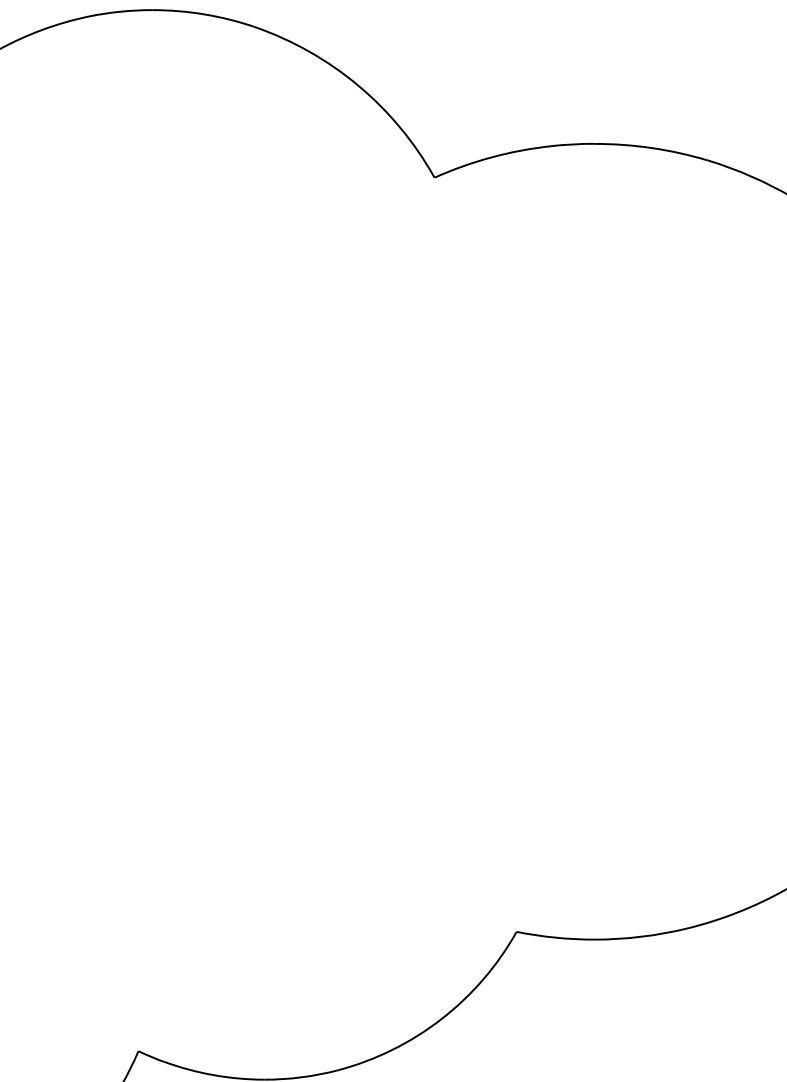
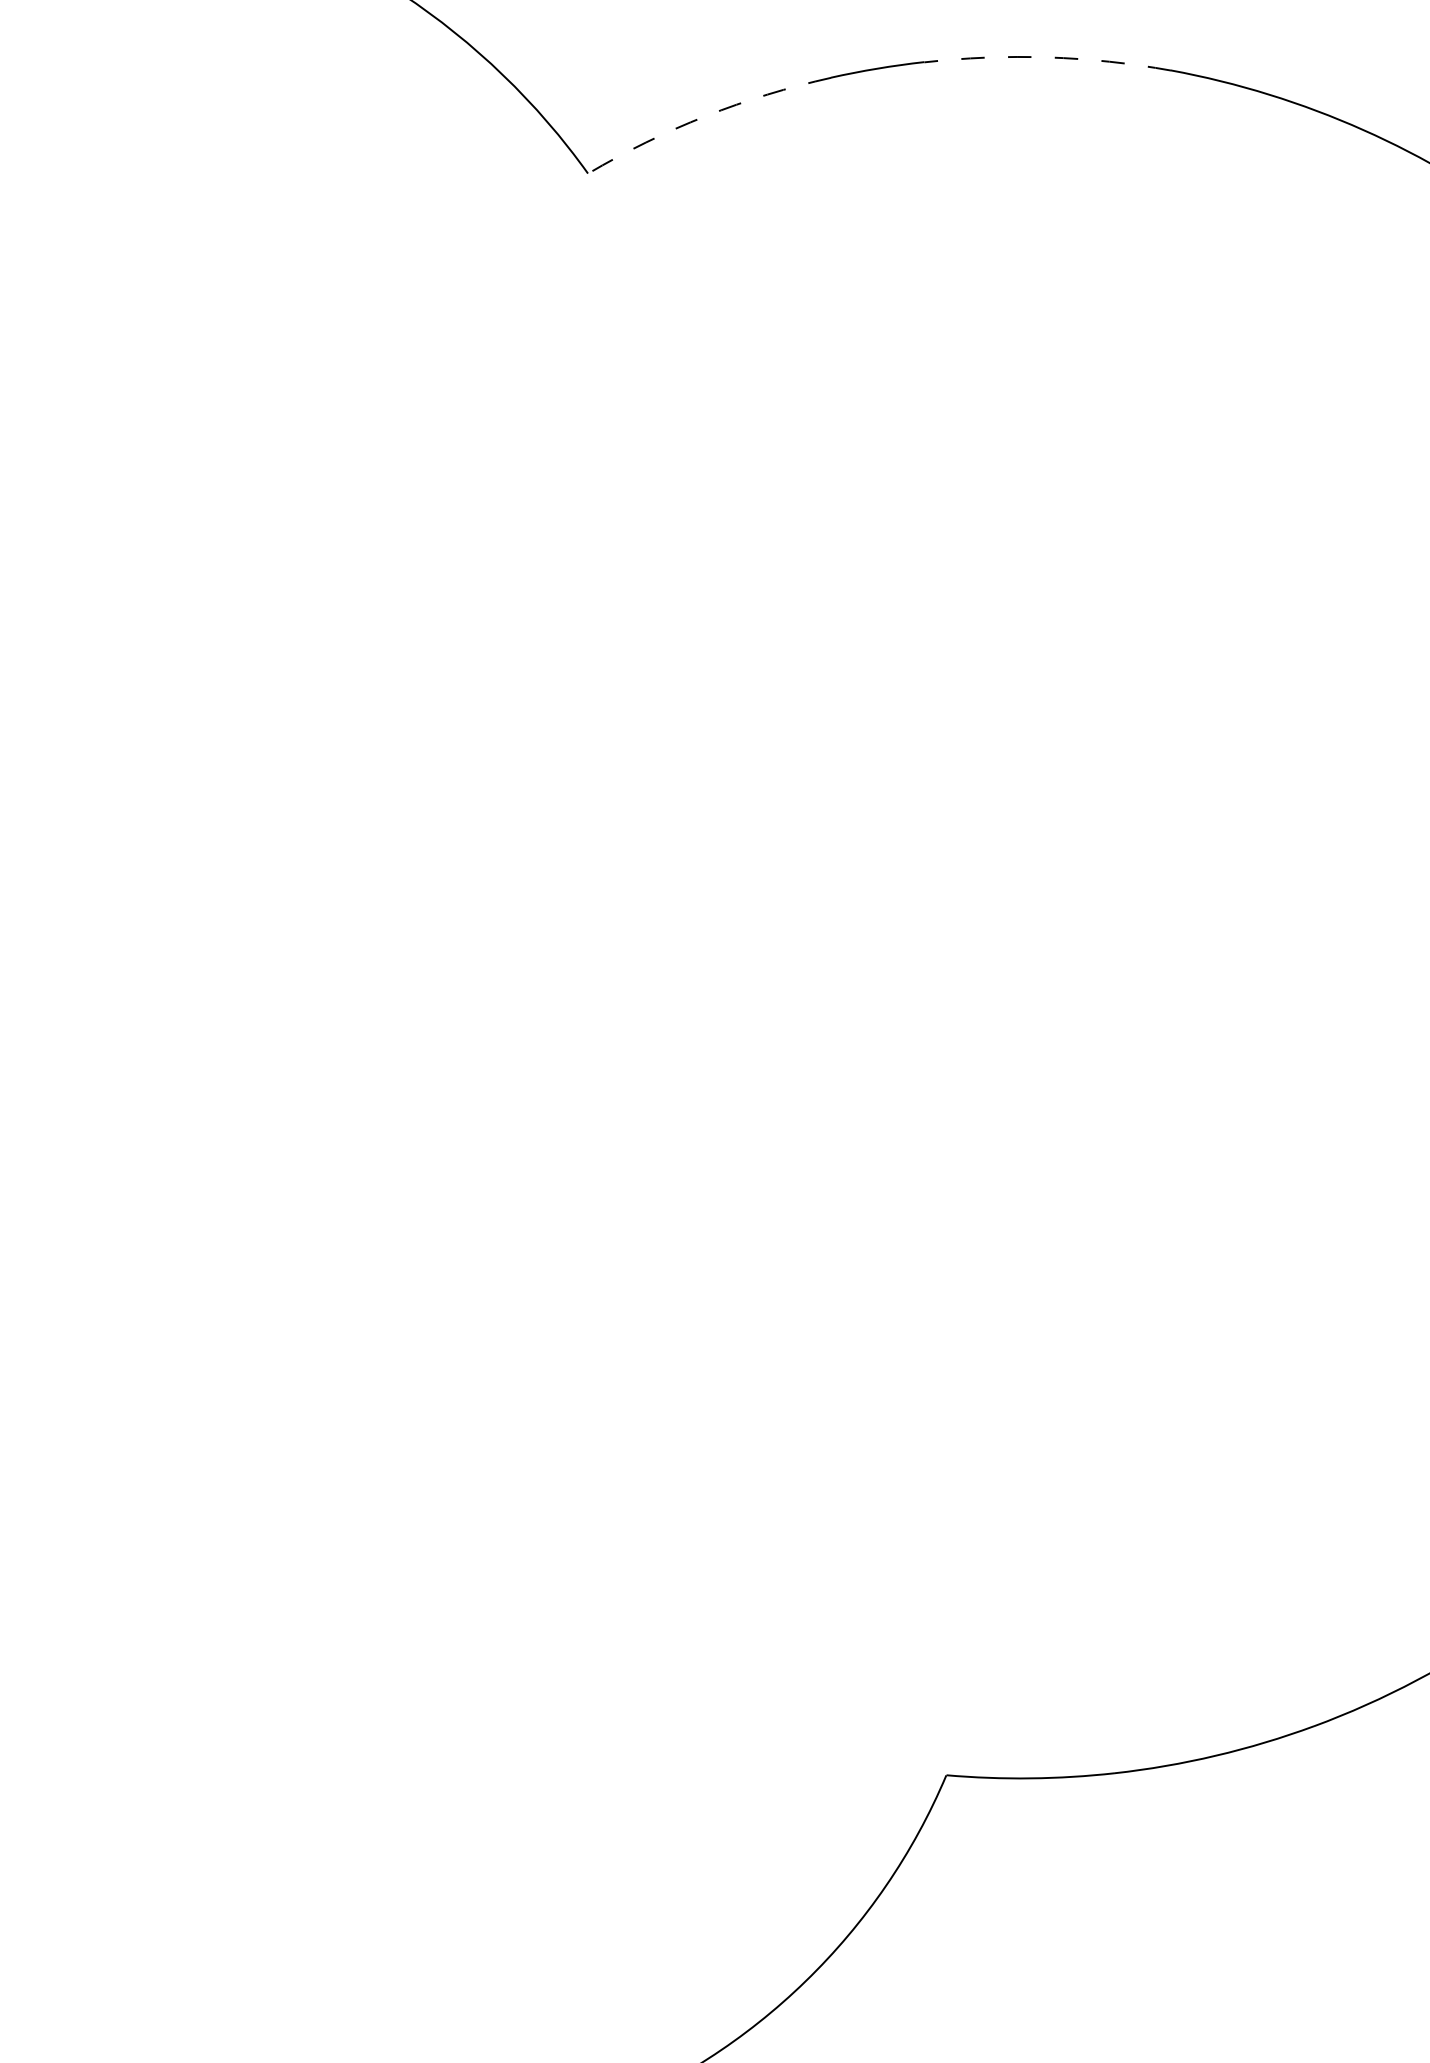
arc: (651, 148) -> (1047, 58), solid -> dashed
arc: (491, 157) -> (705, 116), solid -> dashed

